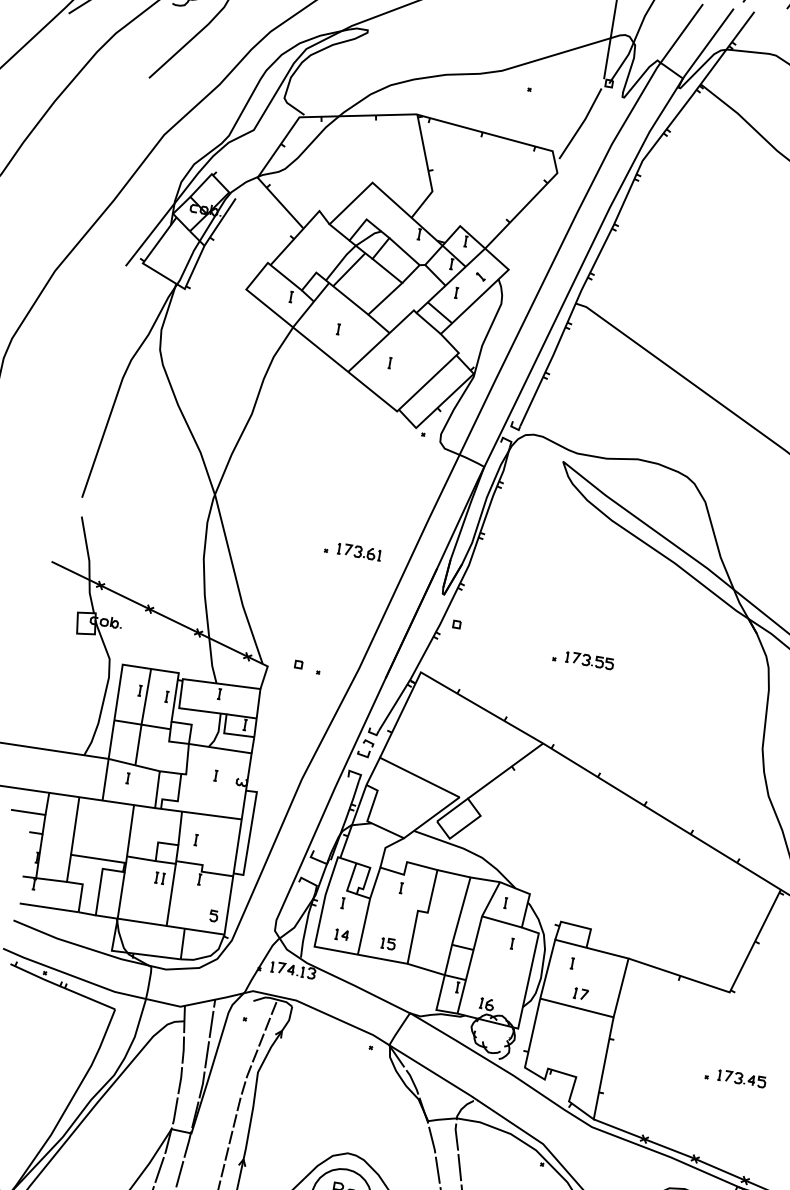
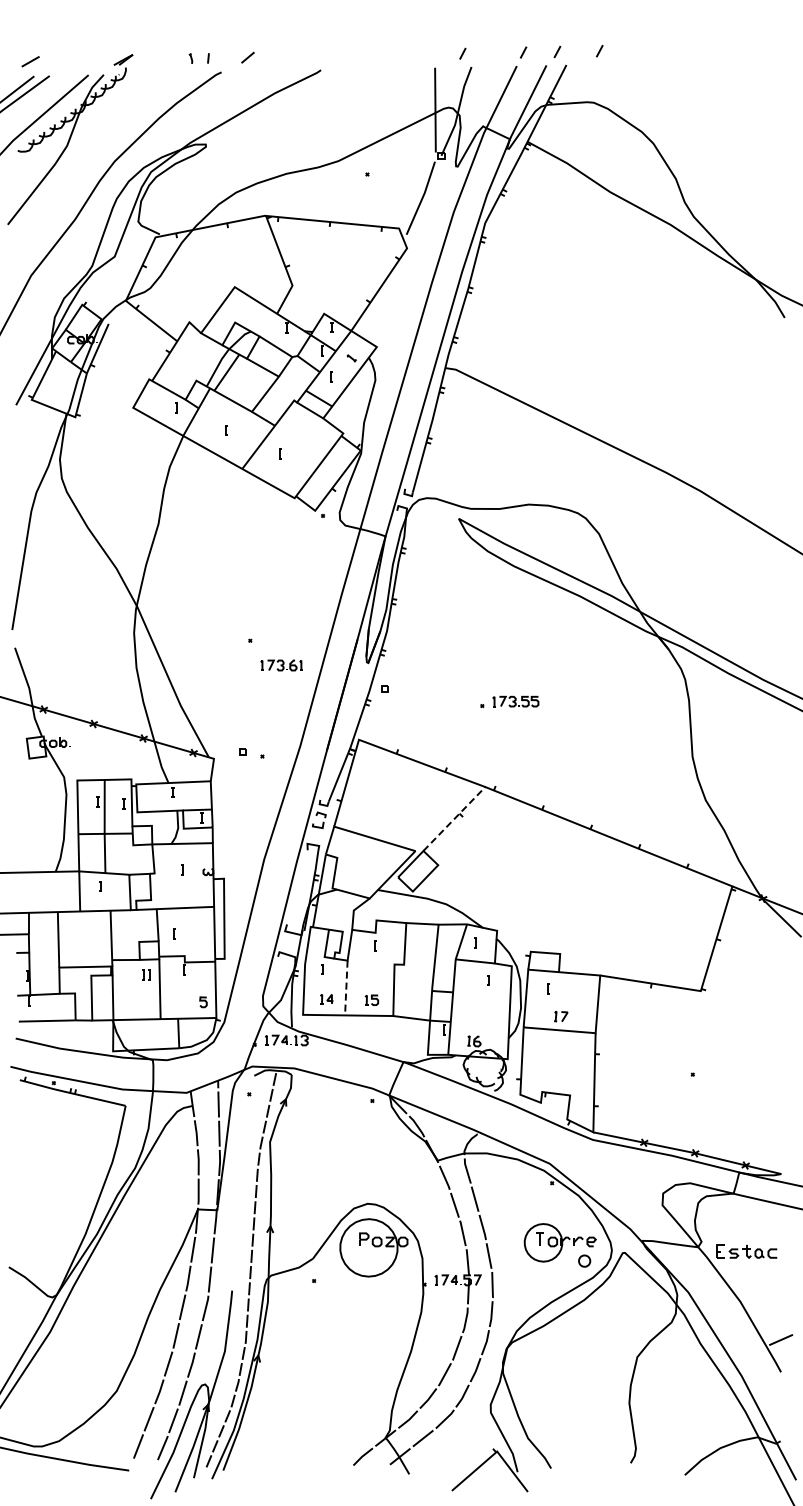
part: (359, 551) -> (281, 665), moved
line: (505, 770) -> (454, 818), solid -> dashed
line: (364, 927) -> (346, 988), solid -> dashed
part: (741, 1078) -> (725, 1070), removed

